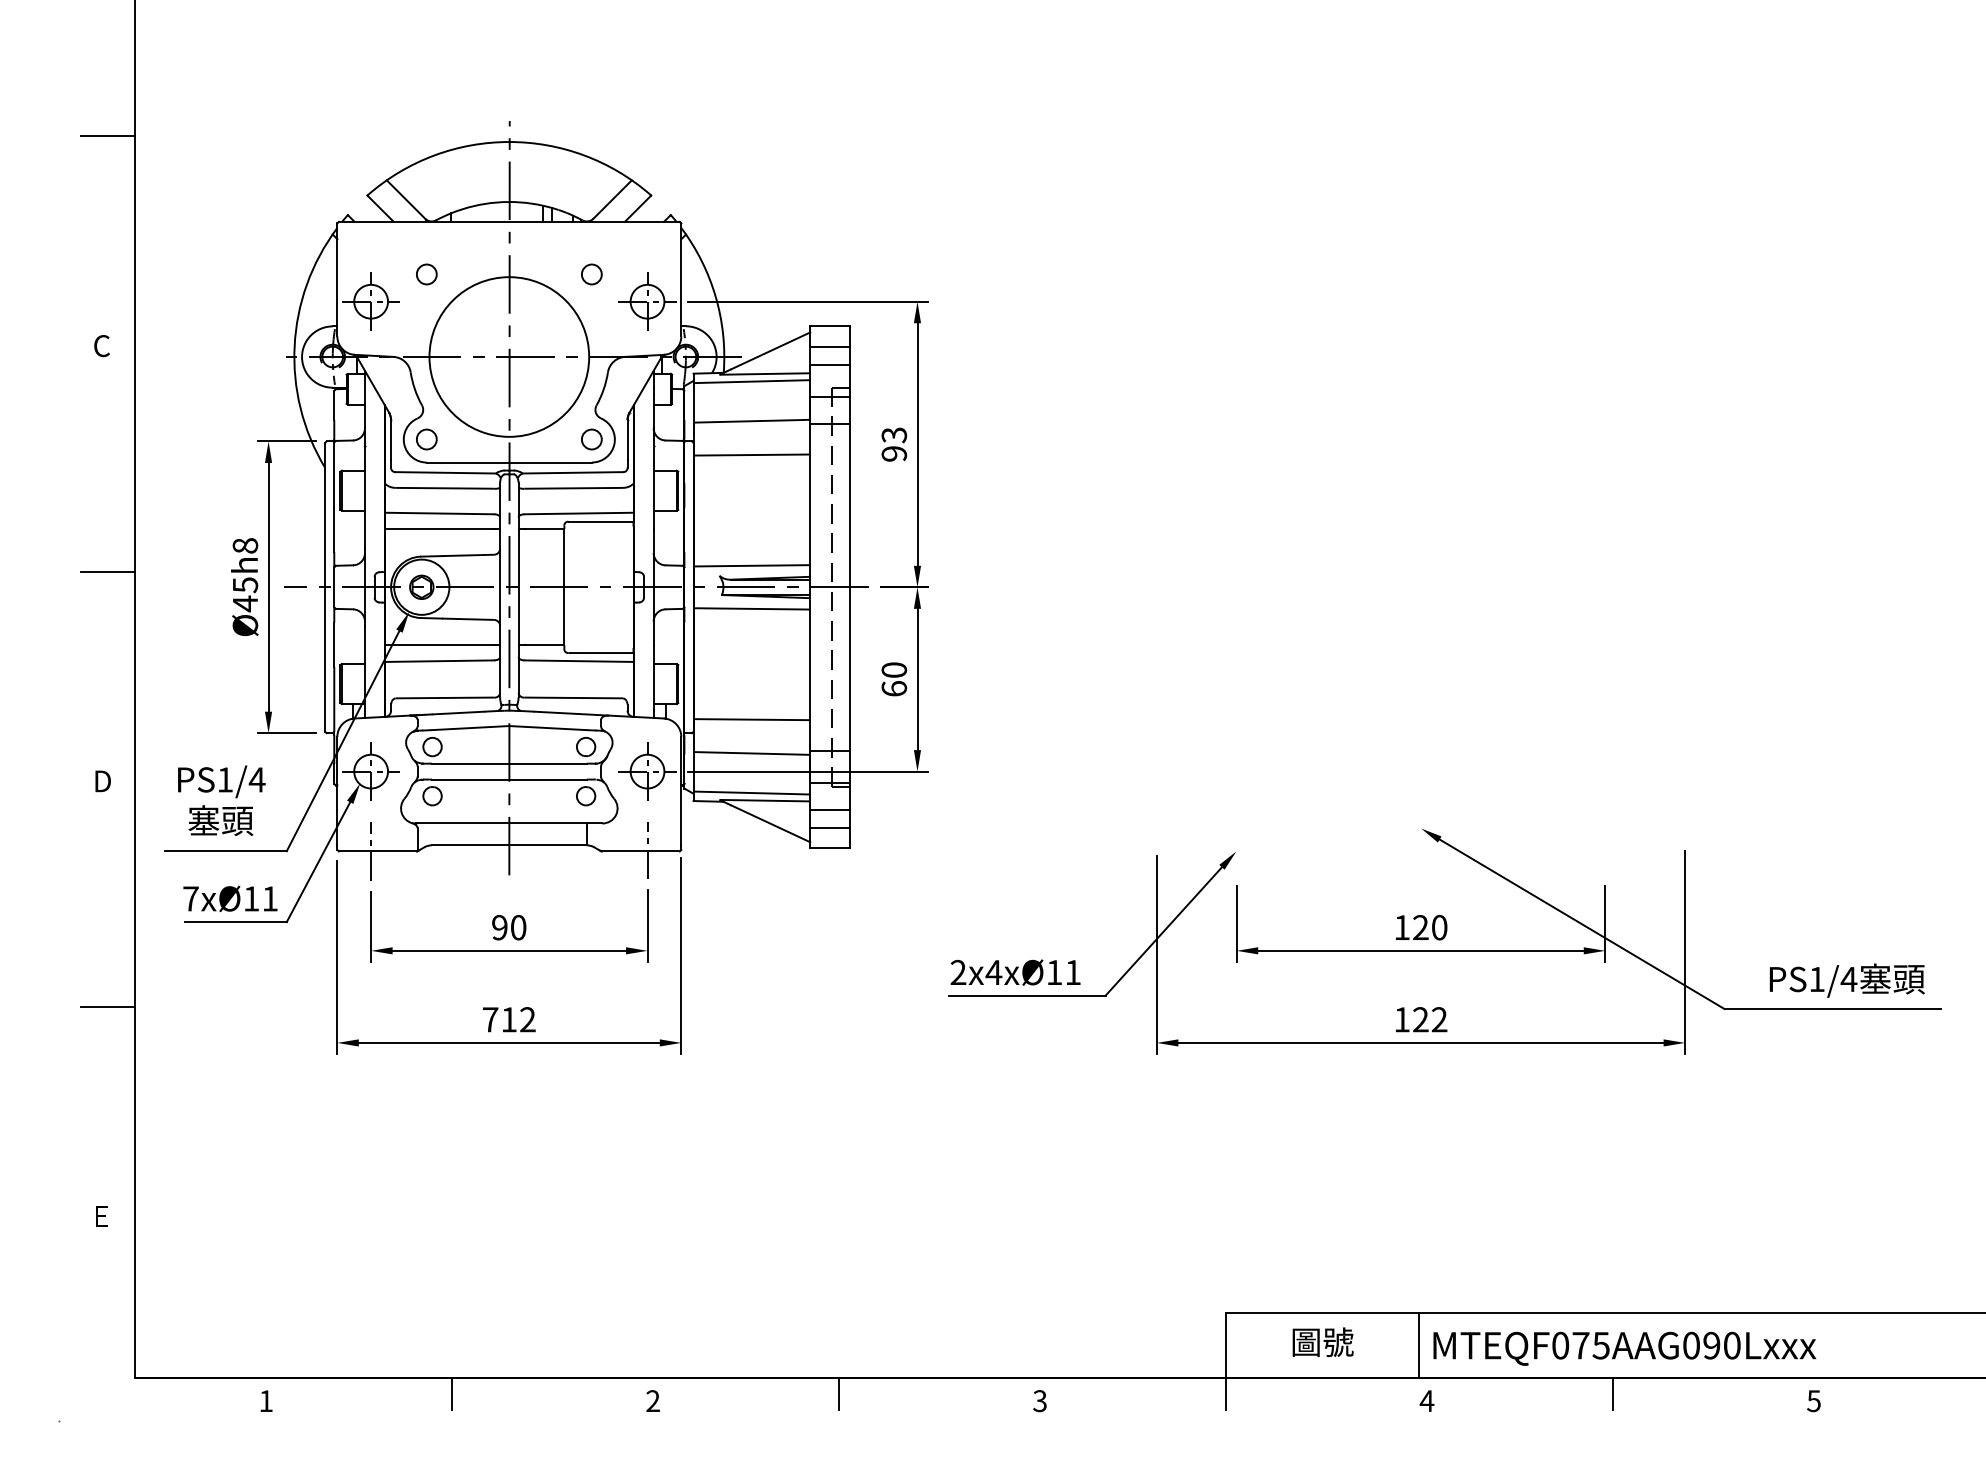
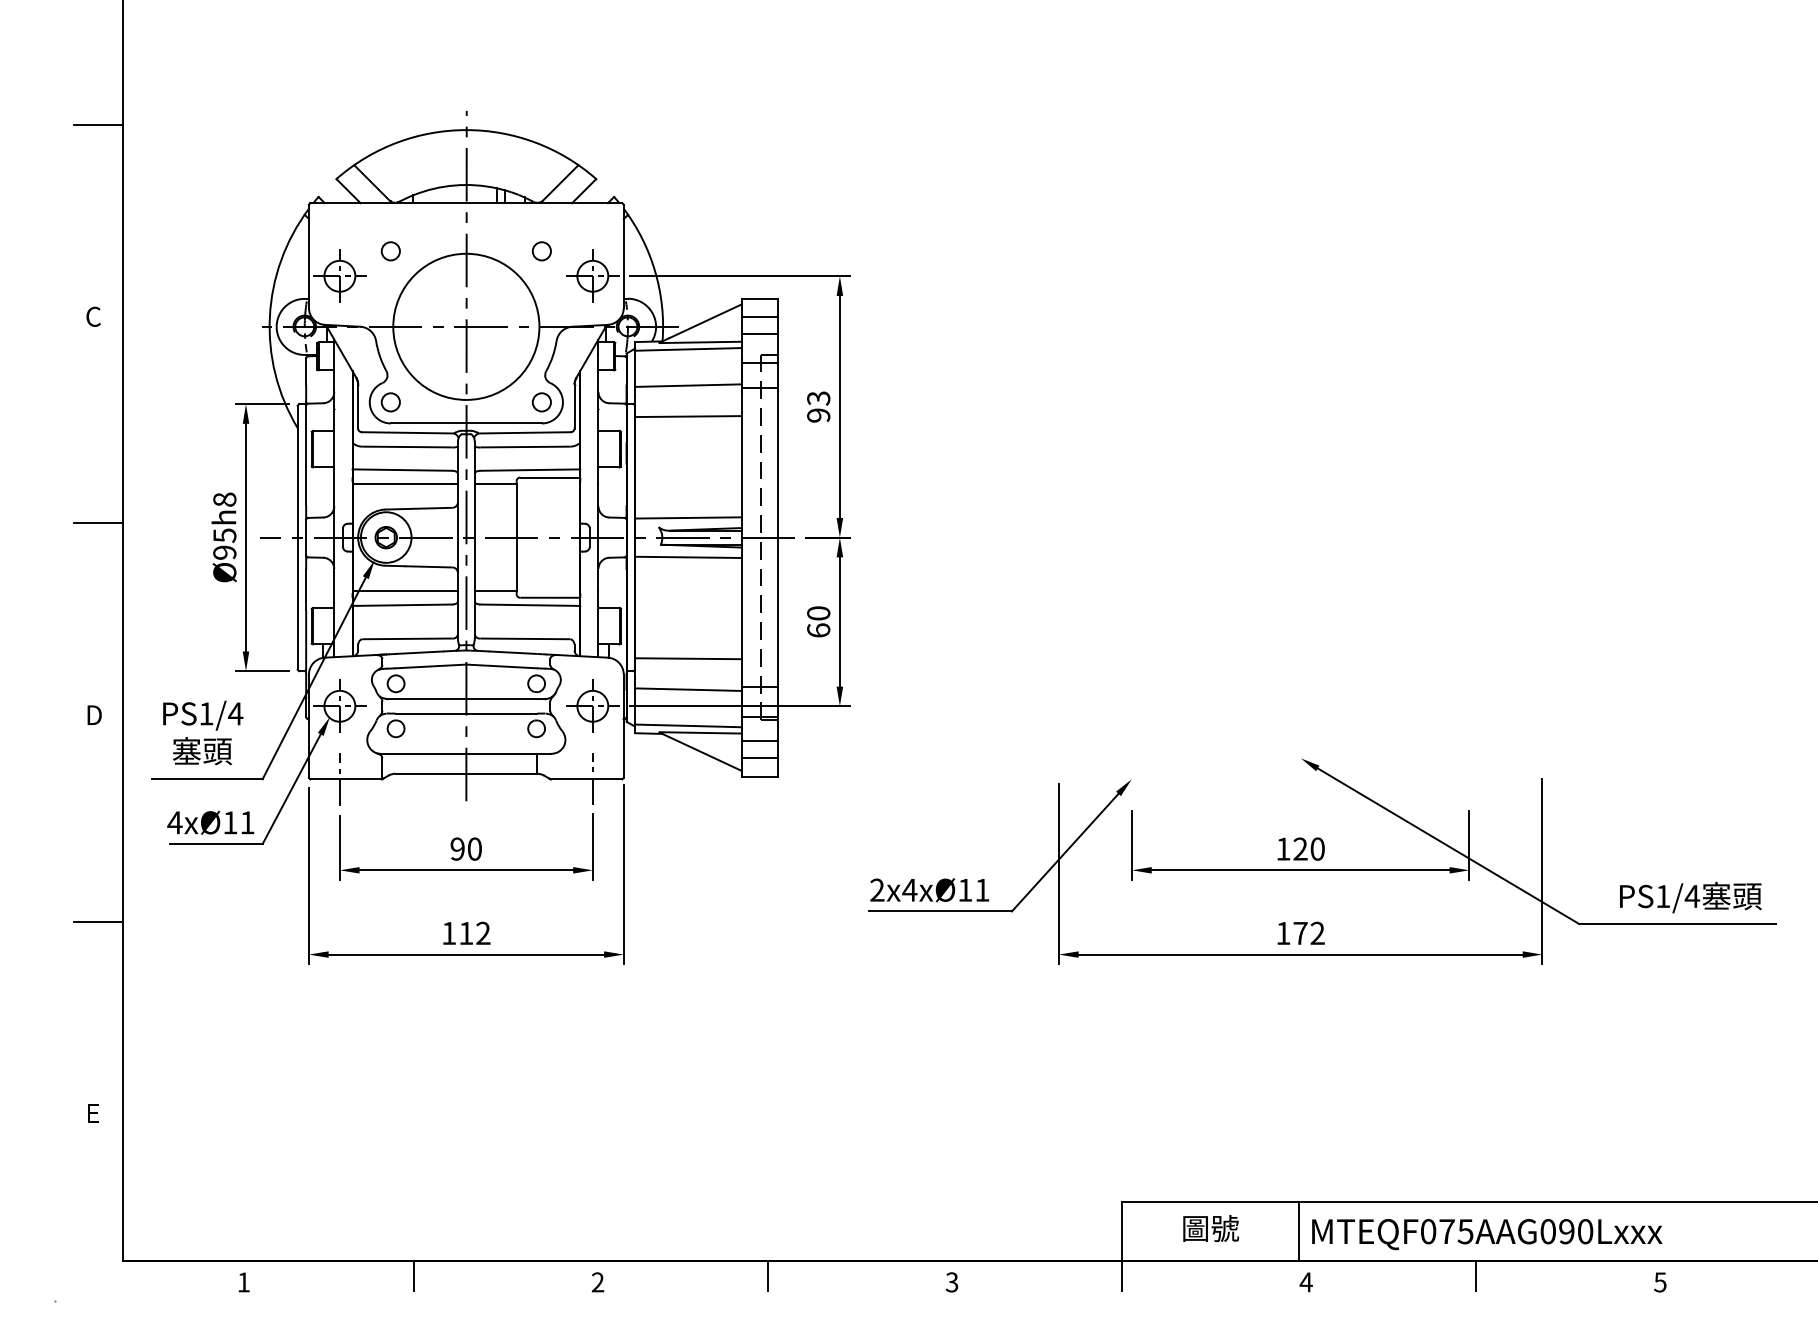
text: (245, 603) -> (224, 552), Ø45h8 -> Ø95h8
text: (190, 898) -> (174, 822), 7xØ11 -> 4xØ11
text: (1420, 1018) -> (1300, 932), 122 -> 172
text: (490, 1019) -> (449, 933), 712 -> 112

